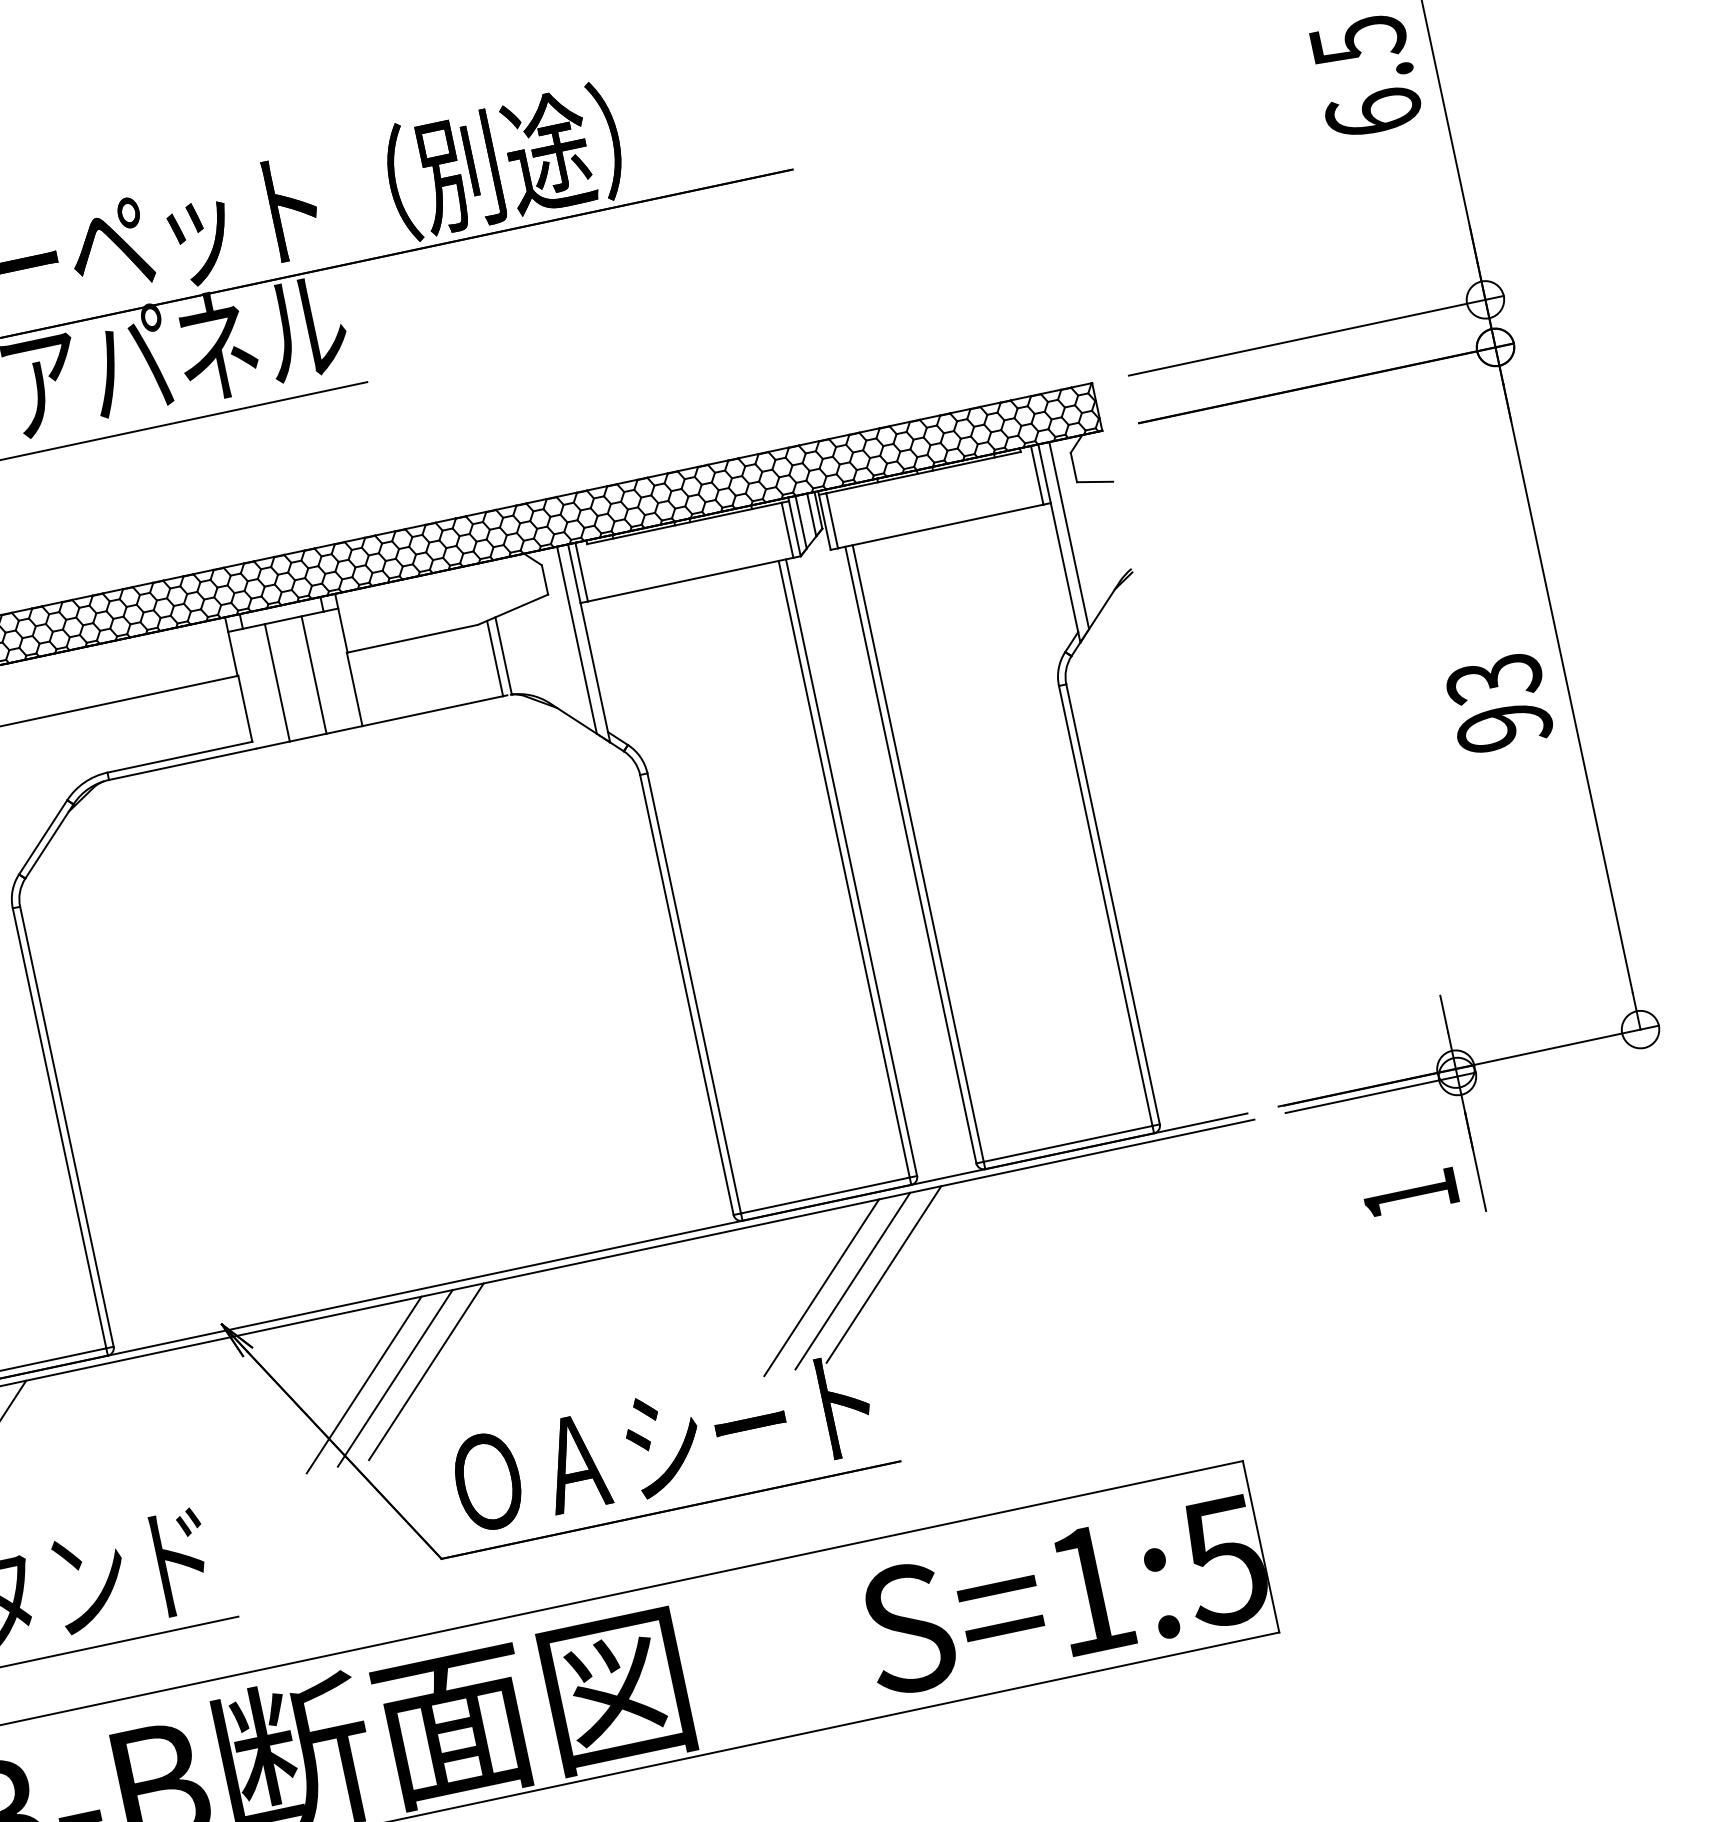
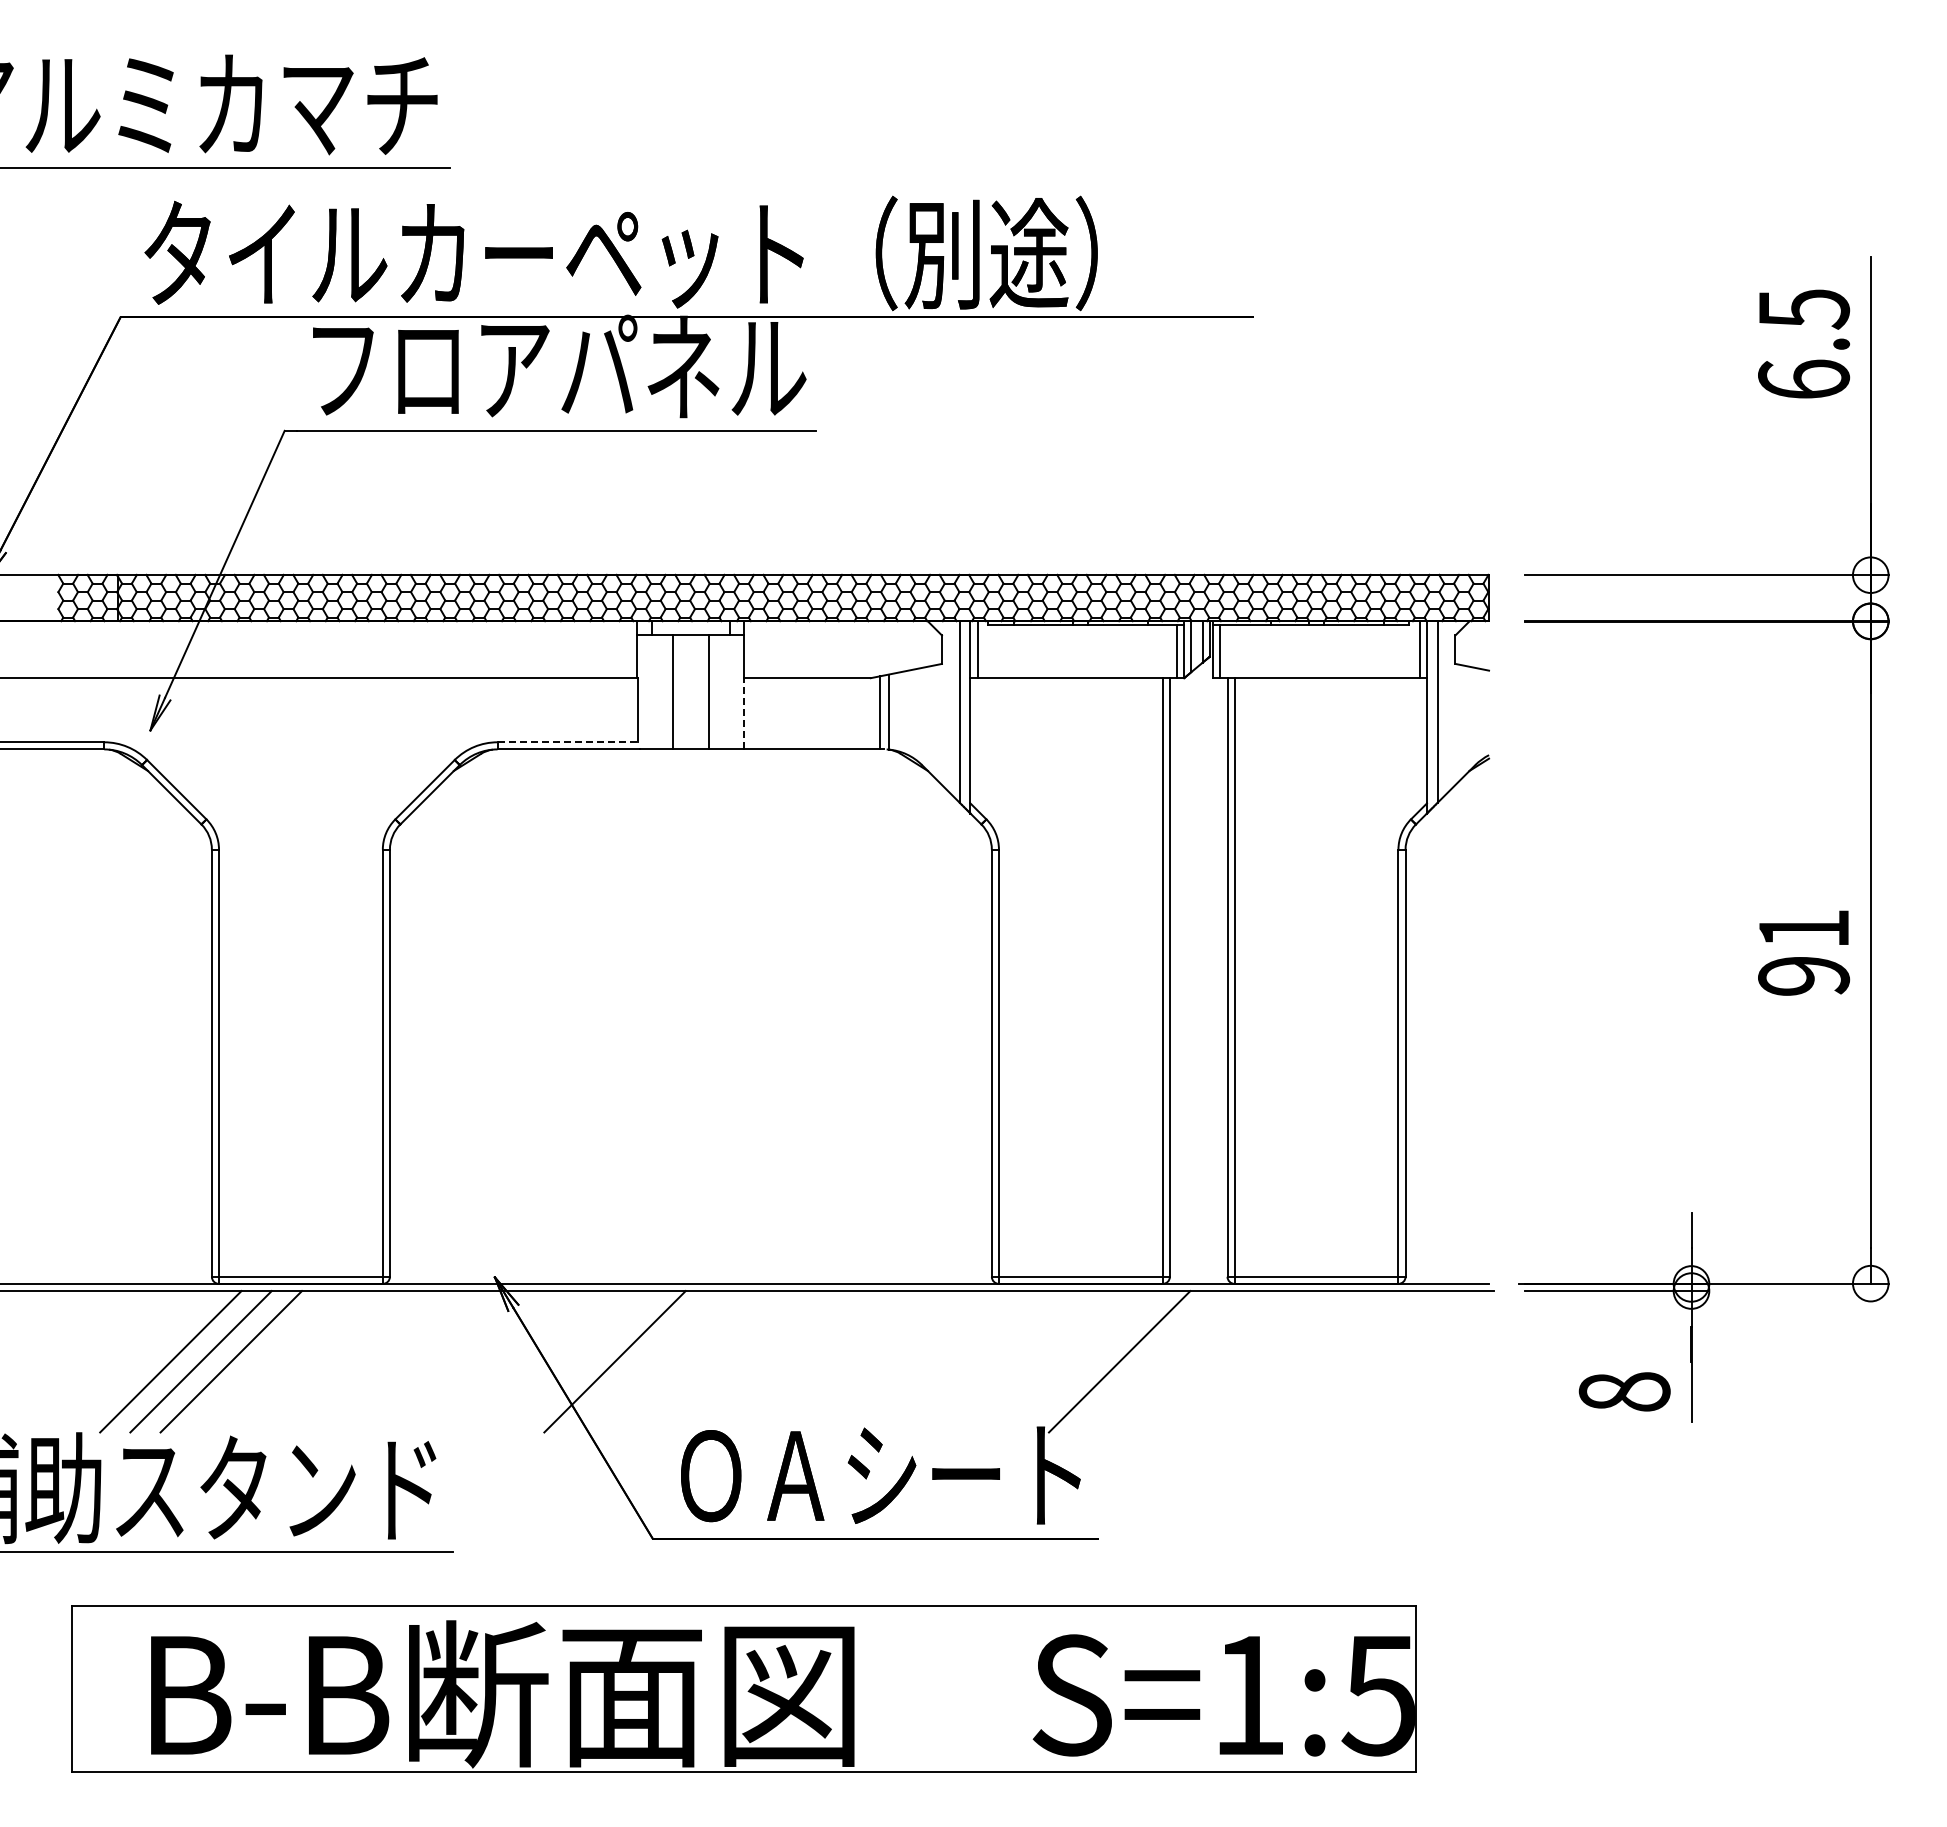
text: (1494, 679) -> (1804, 929), 93 -> 91
line: (354, 689) -> (743, 713), solid -> dashed
line: (180, 757) -> (568, 742), solid -> dashed
text: (1410, 1194) -> (1624, 1391), 1 -> 8
line: (852, 1280) -> (1089, 1361), removed
line: (820, 1287) -> (1058, 1361), removed
line: (426, 1371) -> (675, 1361), removed
line: (394, 1378) -> (644, 1361), removed

